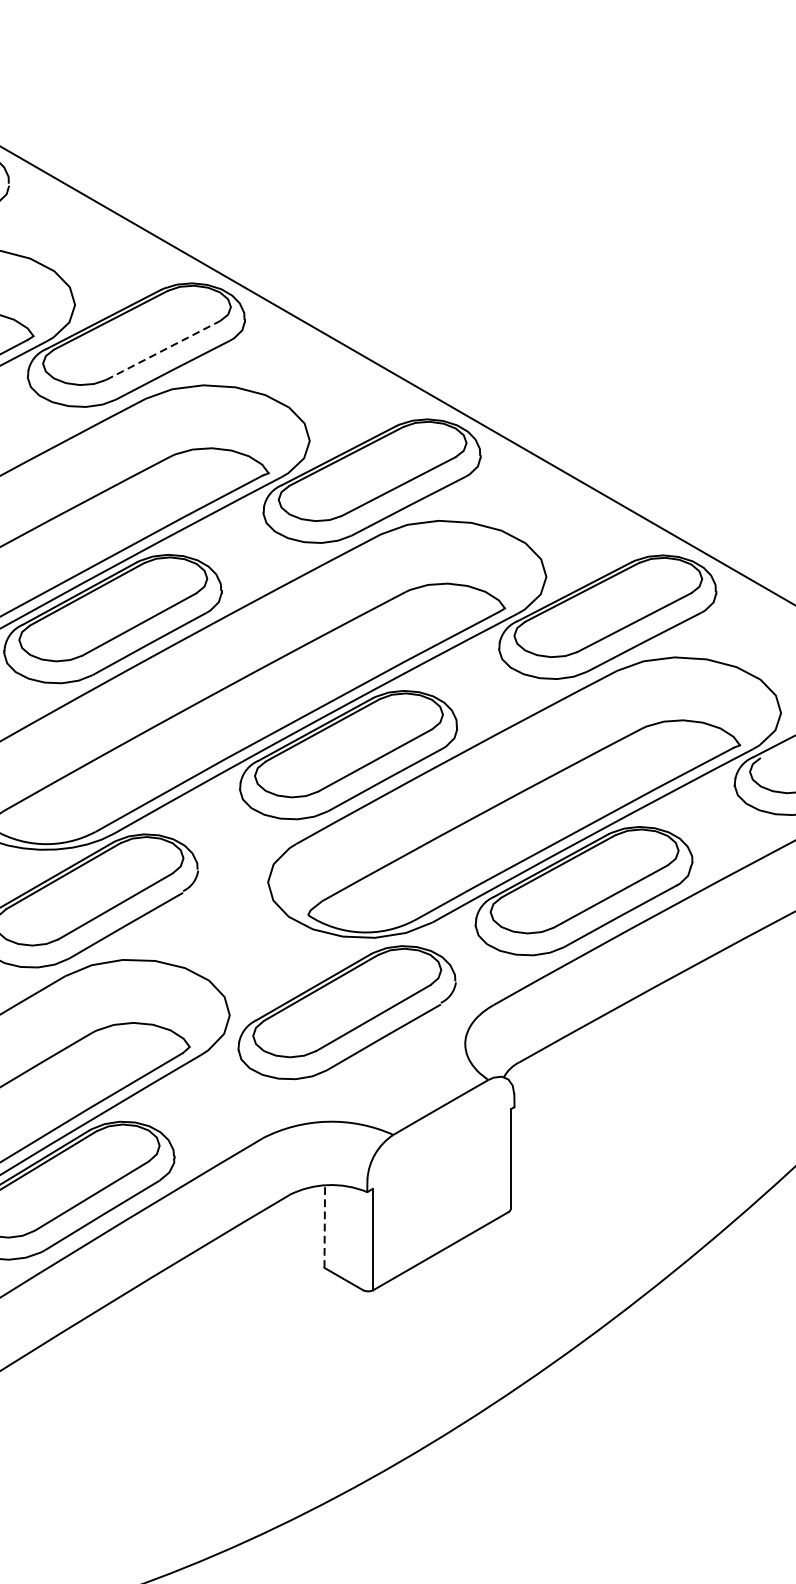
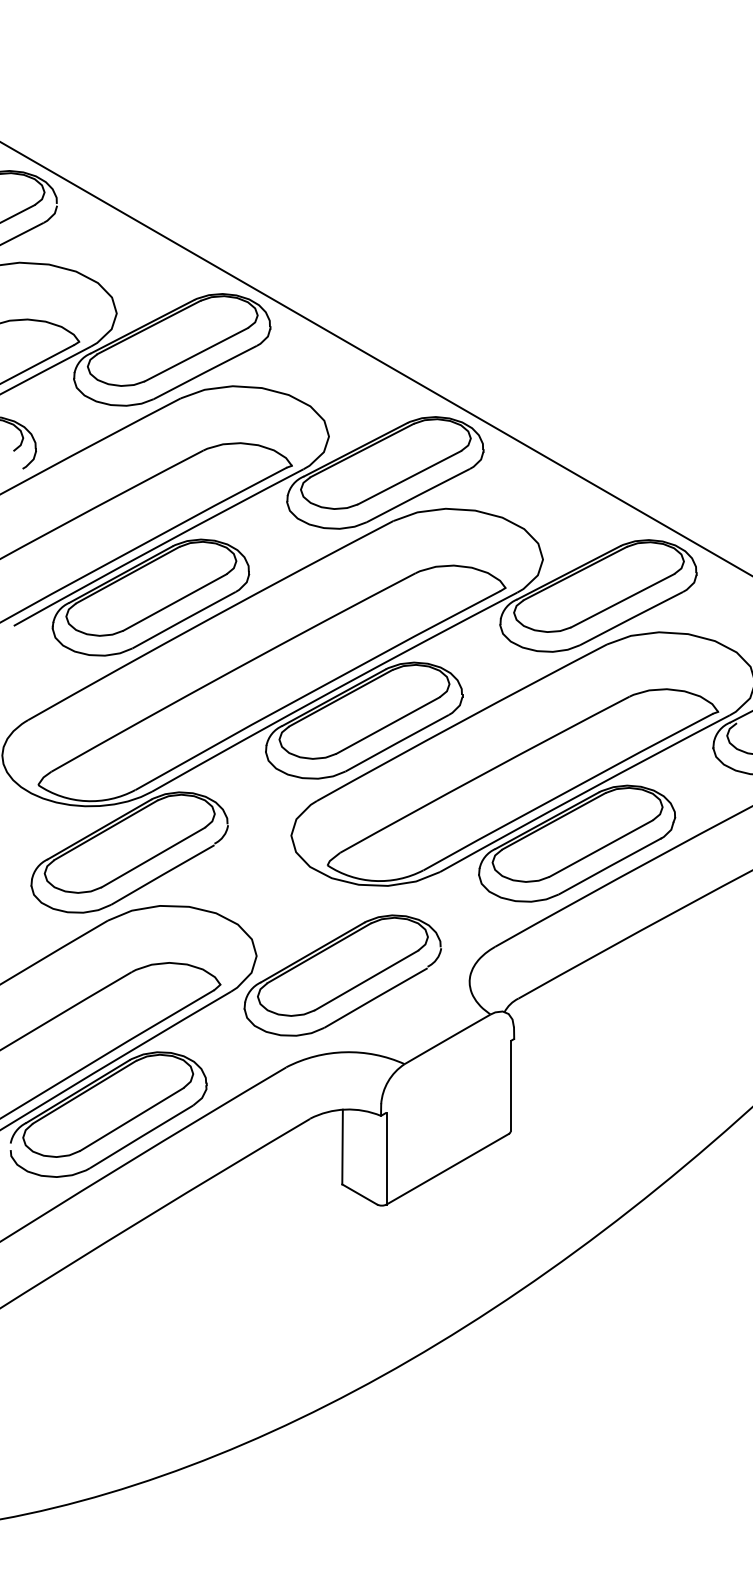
line: (163, 350) -> (196, 354), dashed -> solid
part: (346, 1012) -> (342, 975), moved
line: (324, 1225) -> (342, 1146), dashed -> solid

